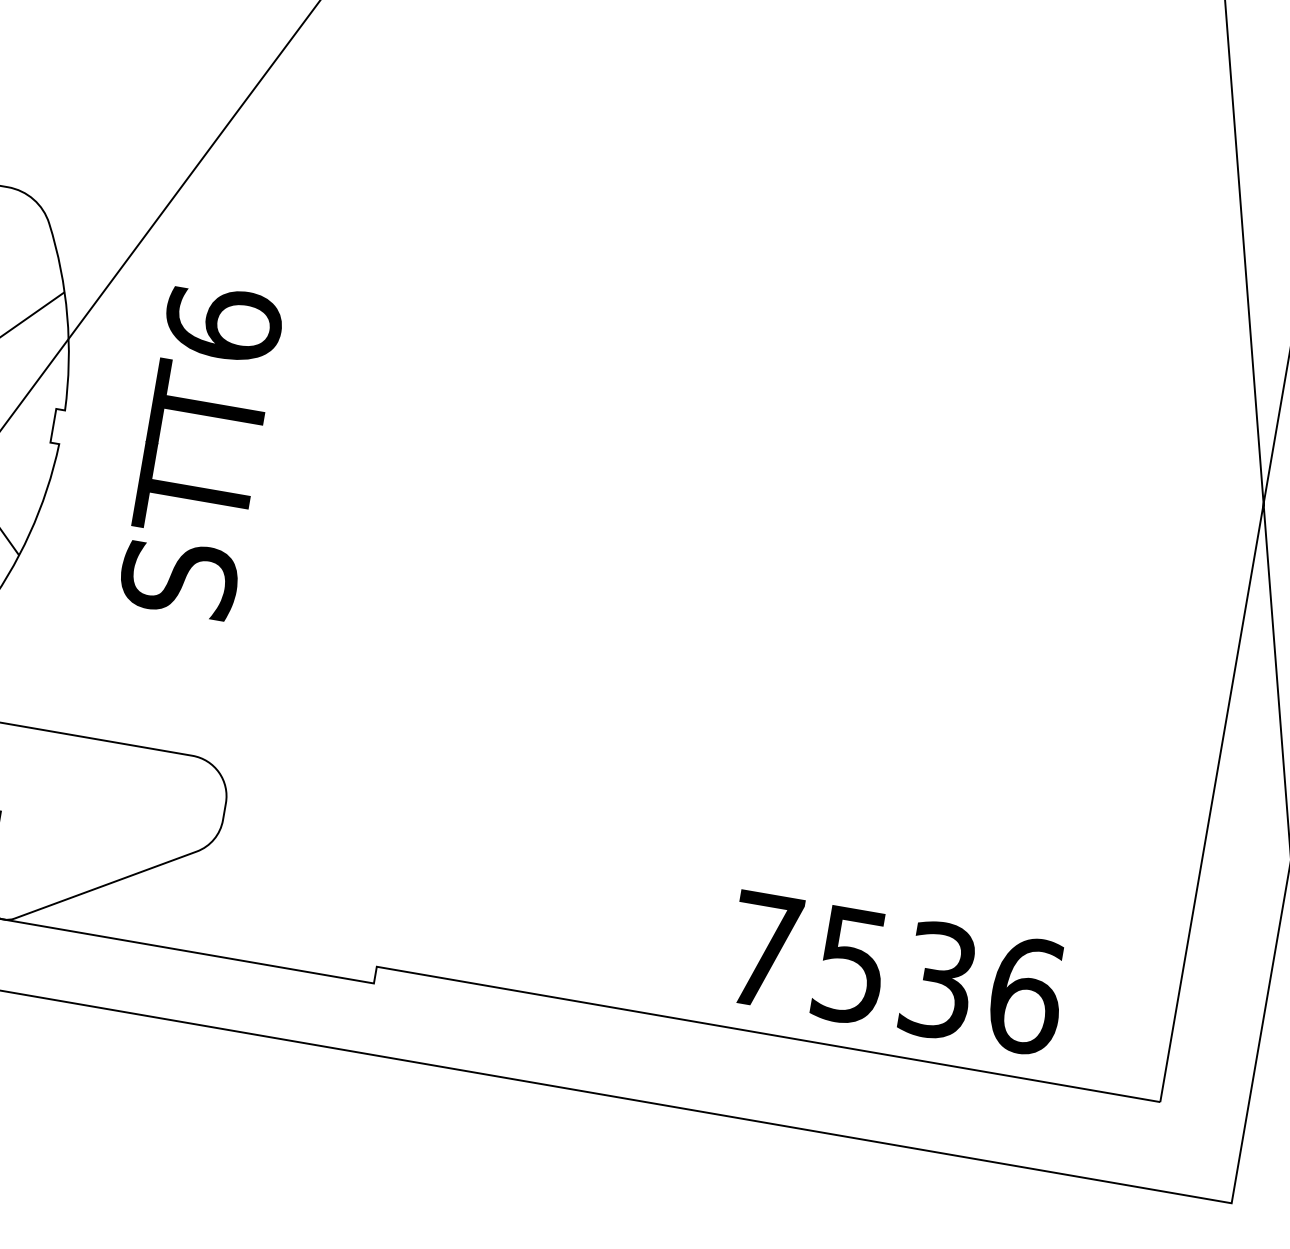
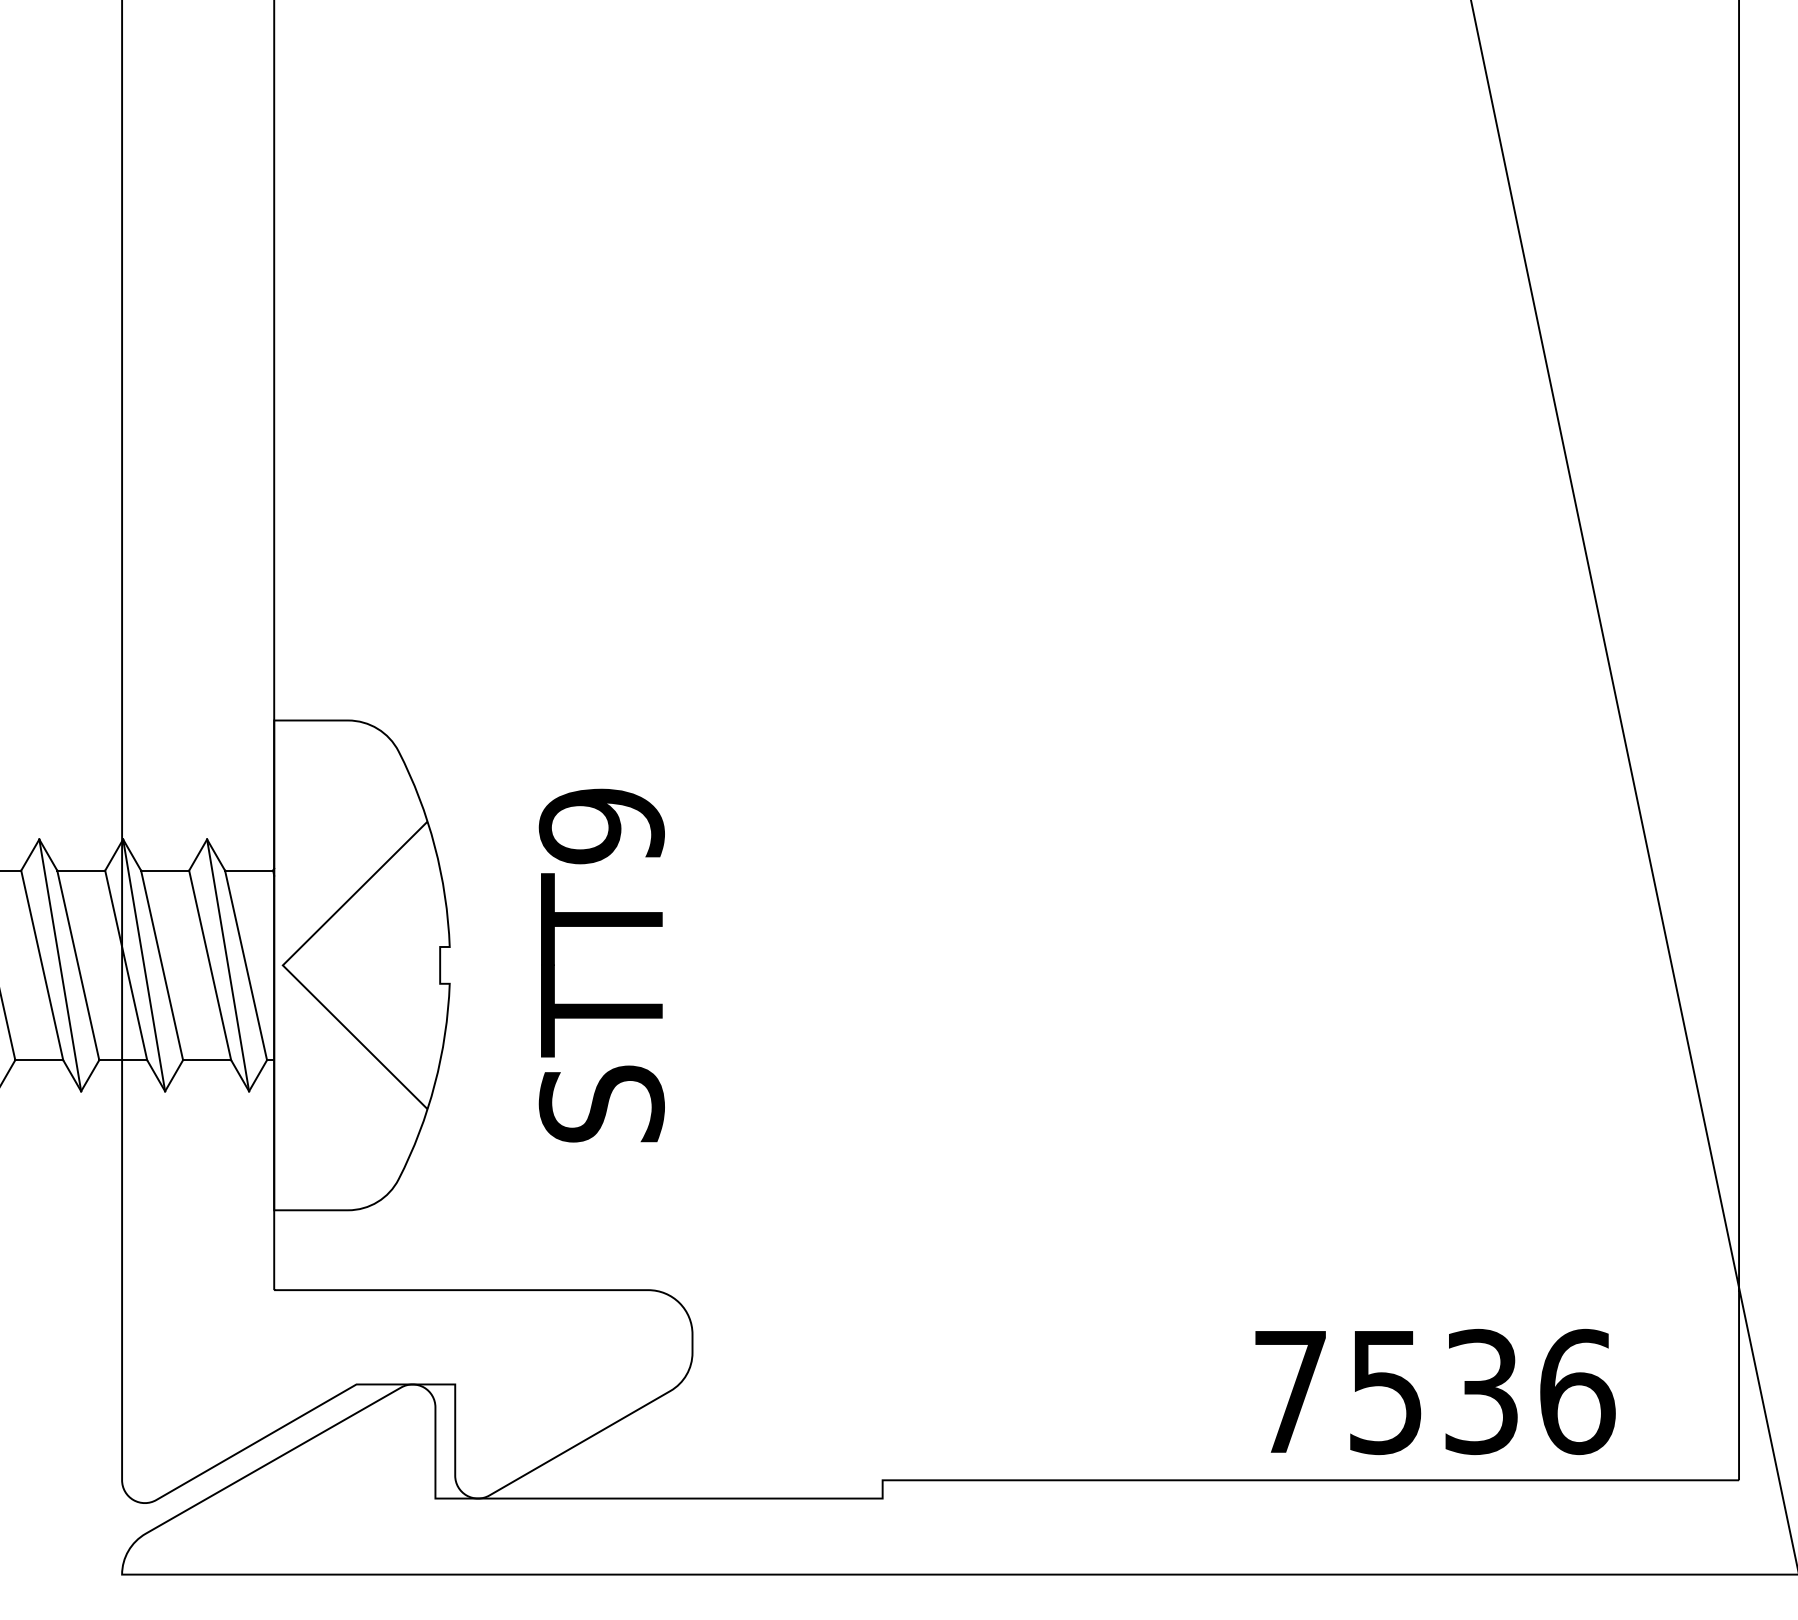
text: (223, 323) -> (601, 825), STT6 -> STT9

